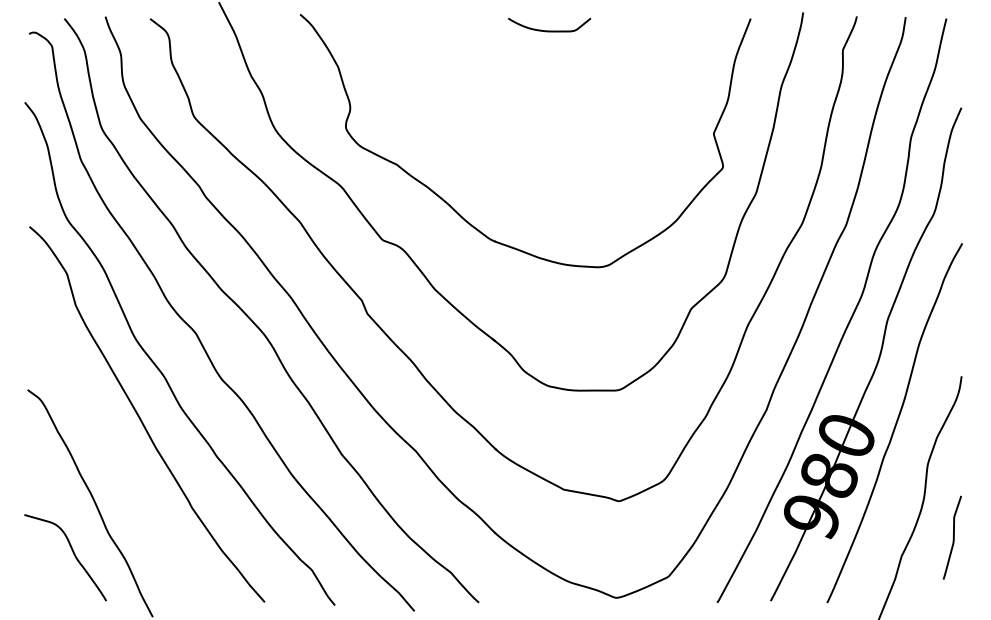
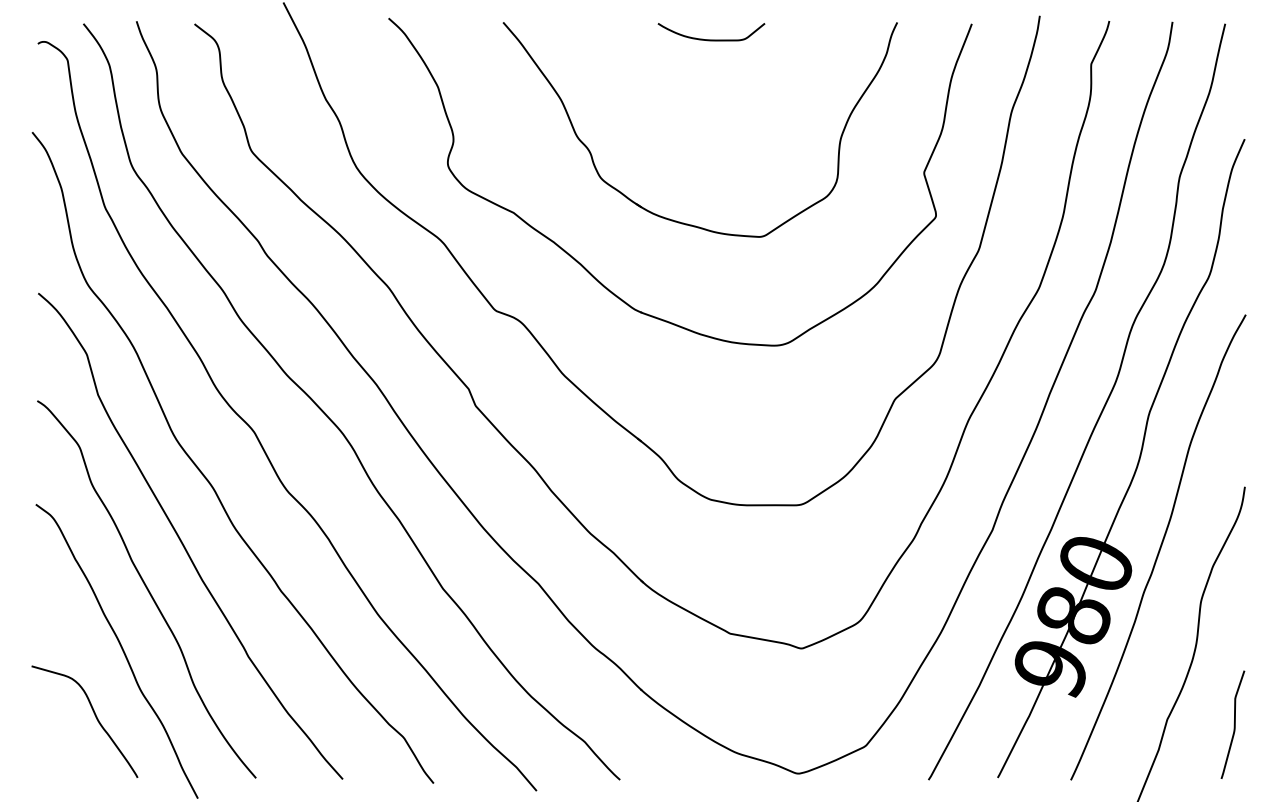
part: (520, 169) -> (673, 219), added
curve: (113, 455) -> (146, 589), added
curve: (952, 537) -> (1233, 724), moved

